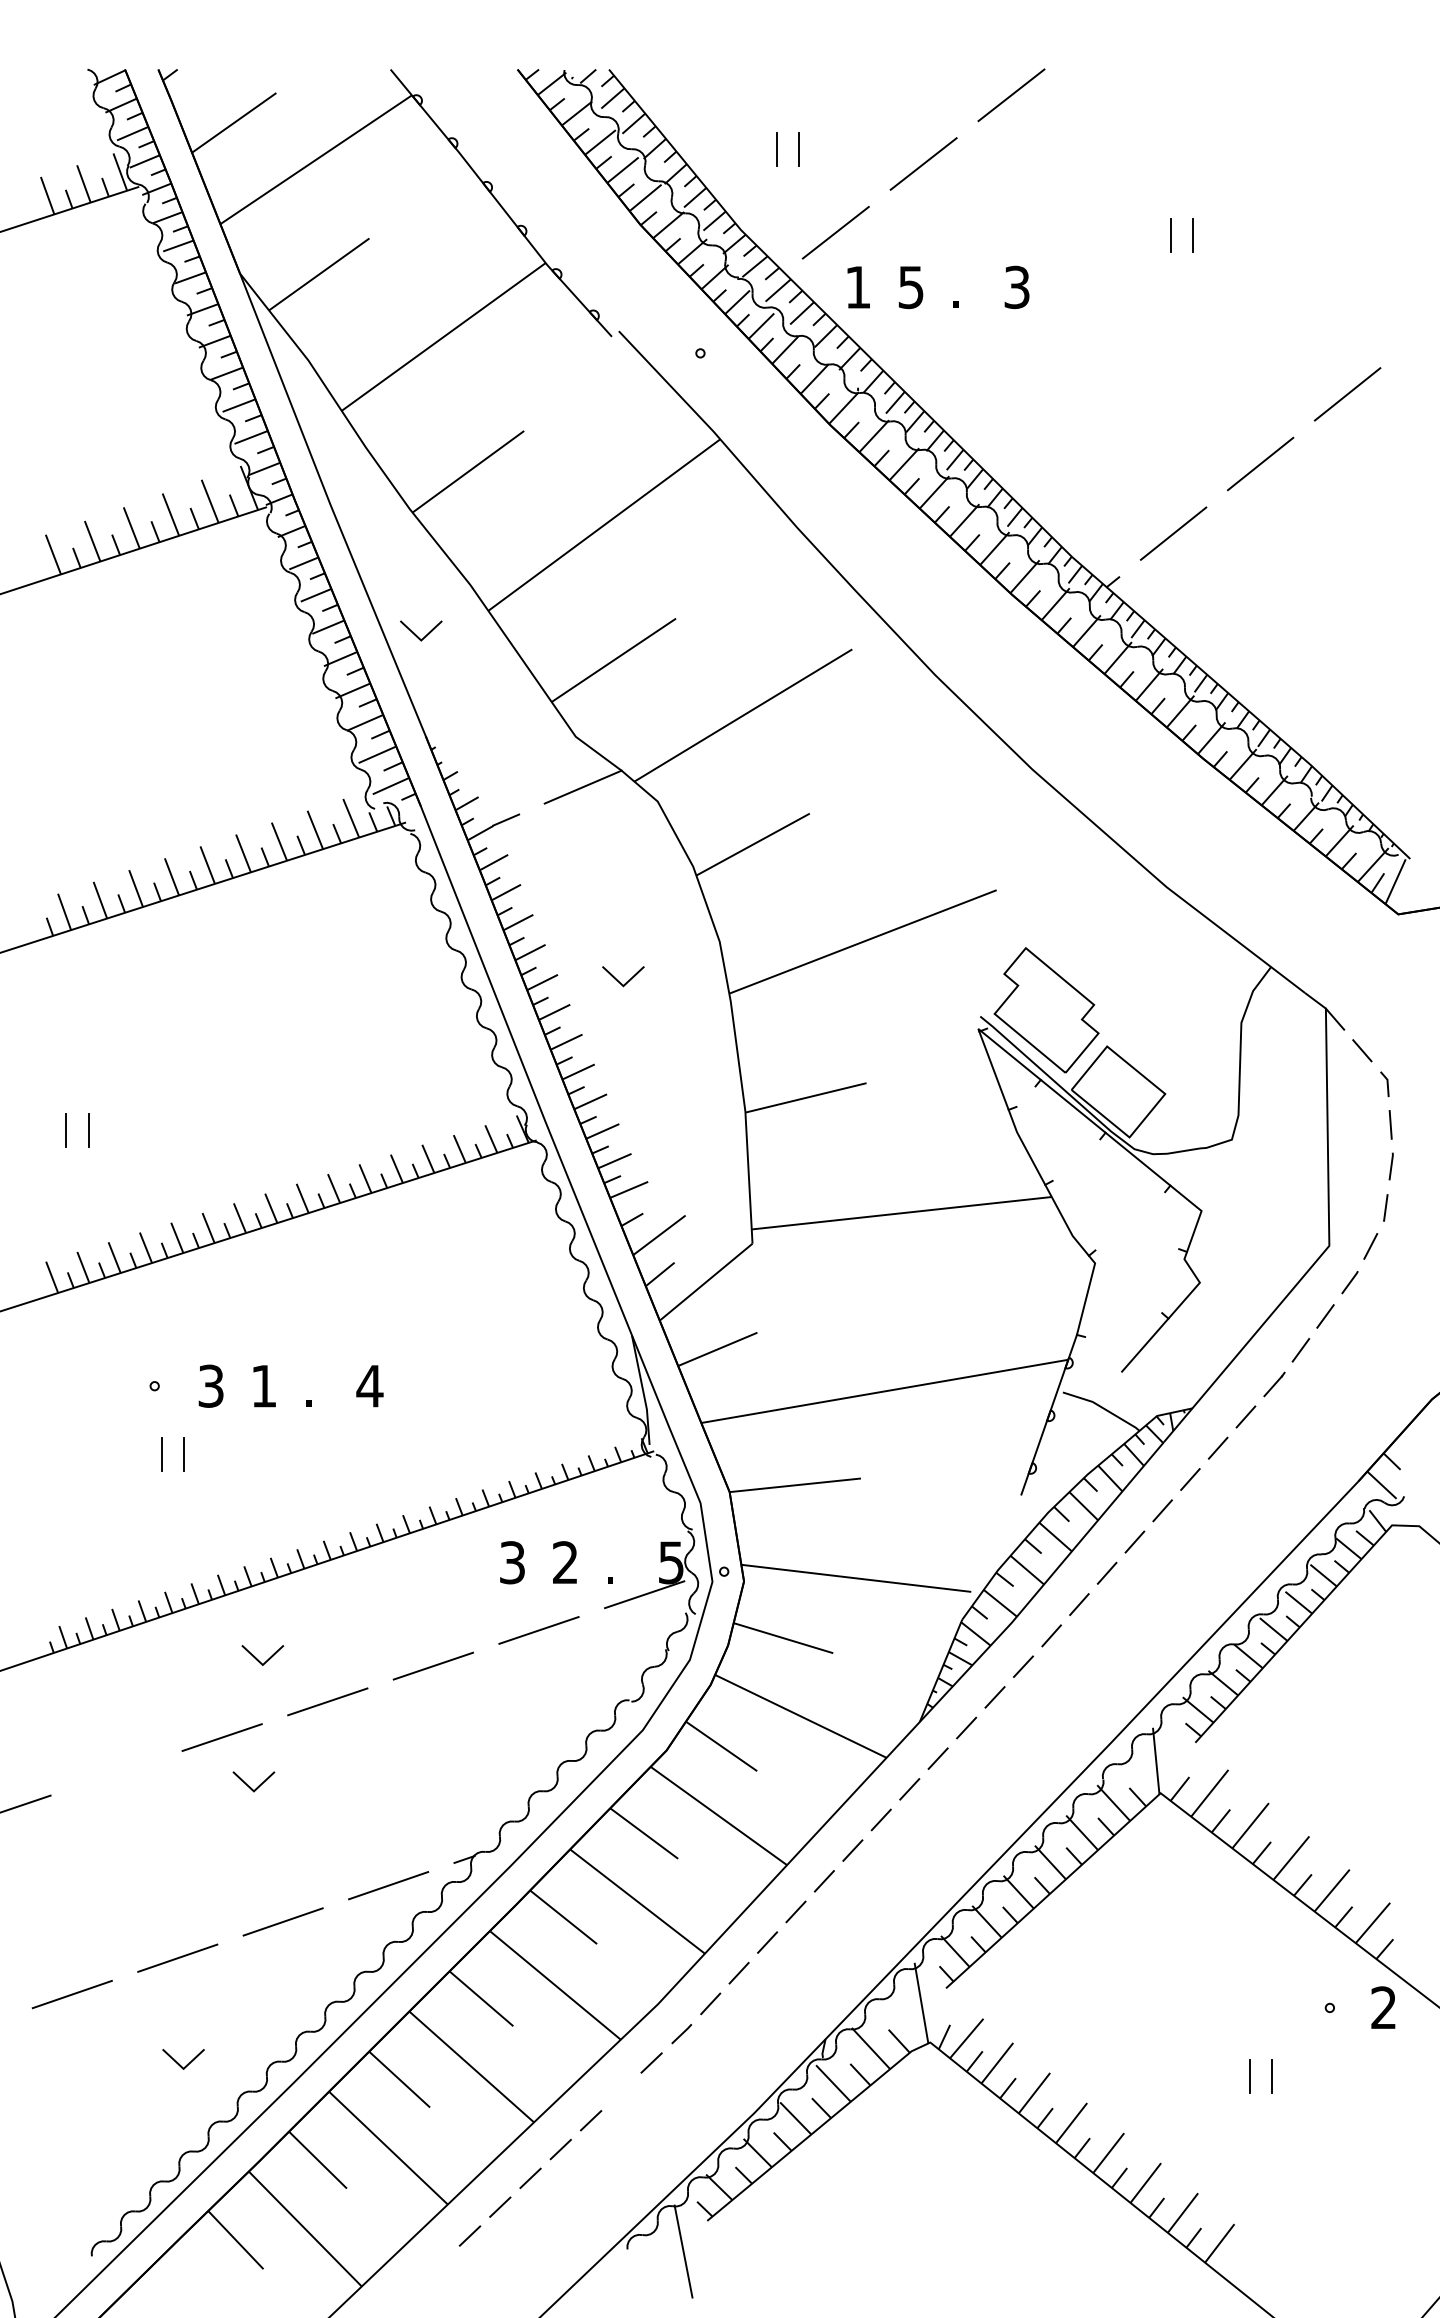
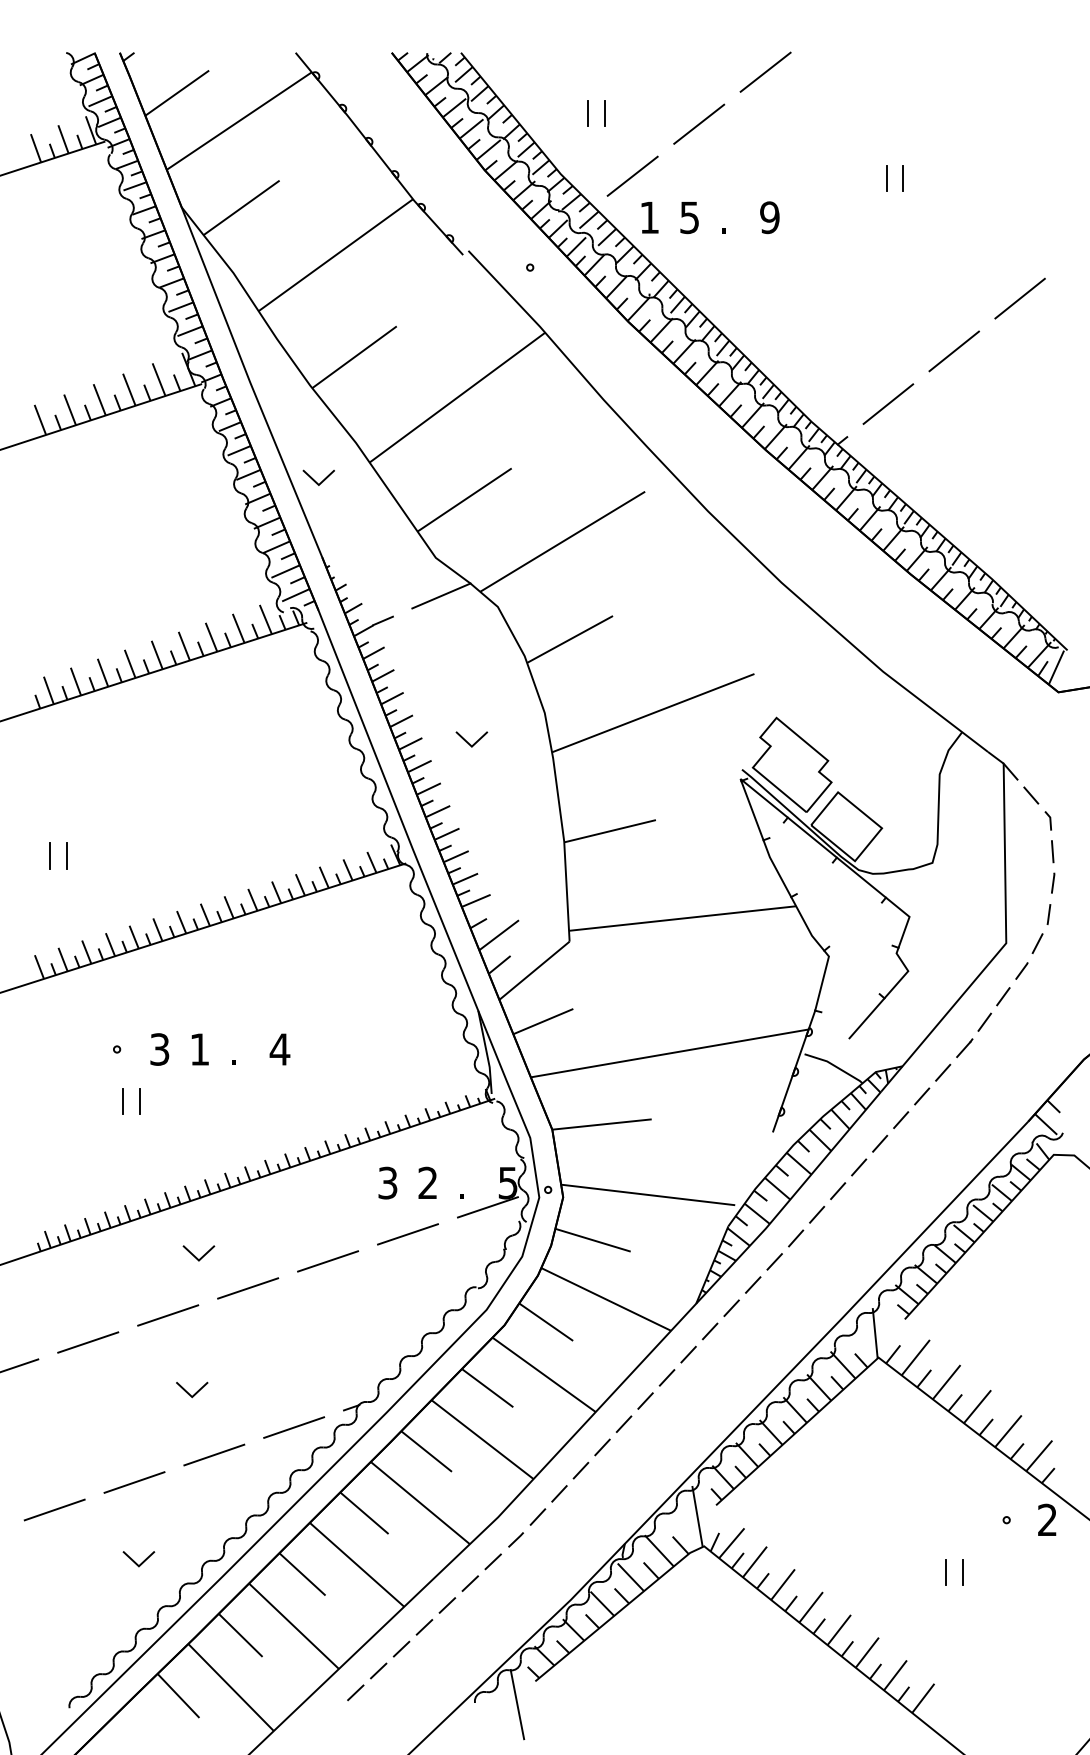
text: (1016, 286) -> (769, 217), 3 -> 9
line: (116, 1772) -> (88, 1341), added
line: (249, 1785) -> (188, 1392), moved
line: (621, 2091) -> (470, 1583), added

